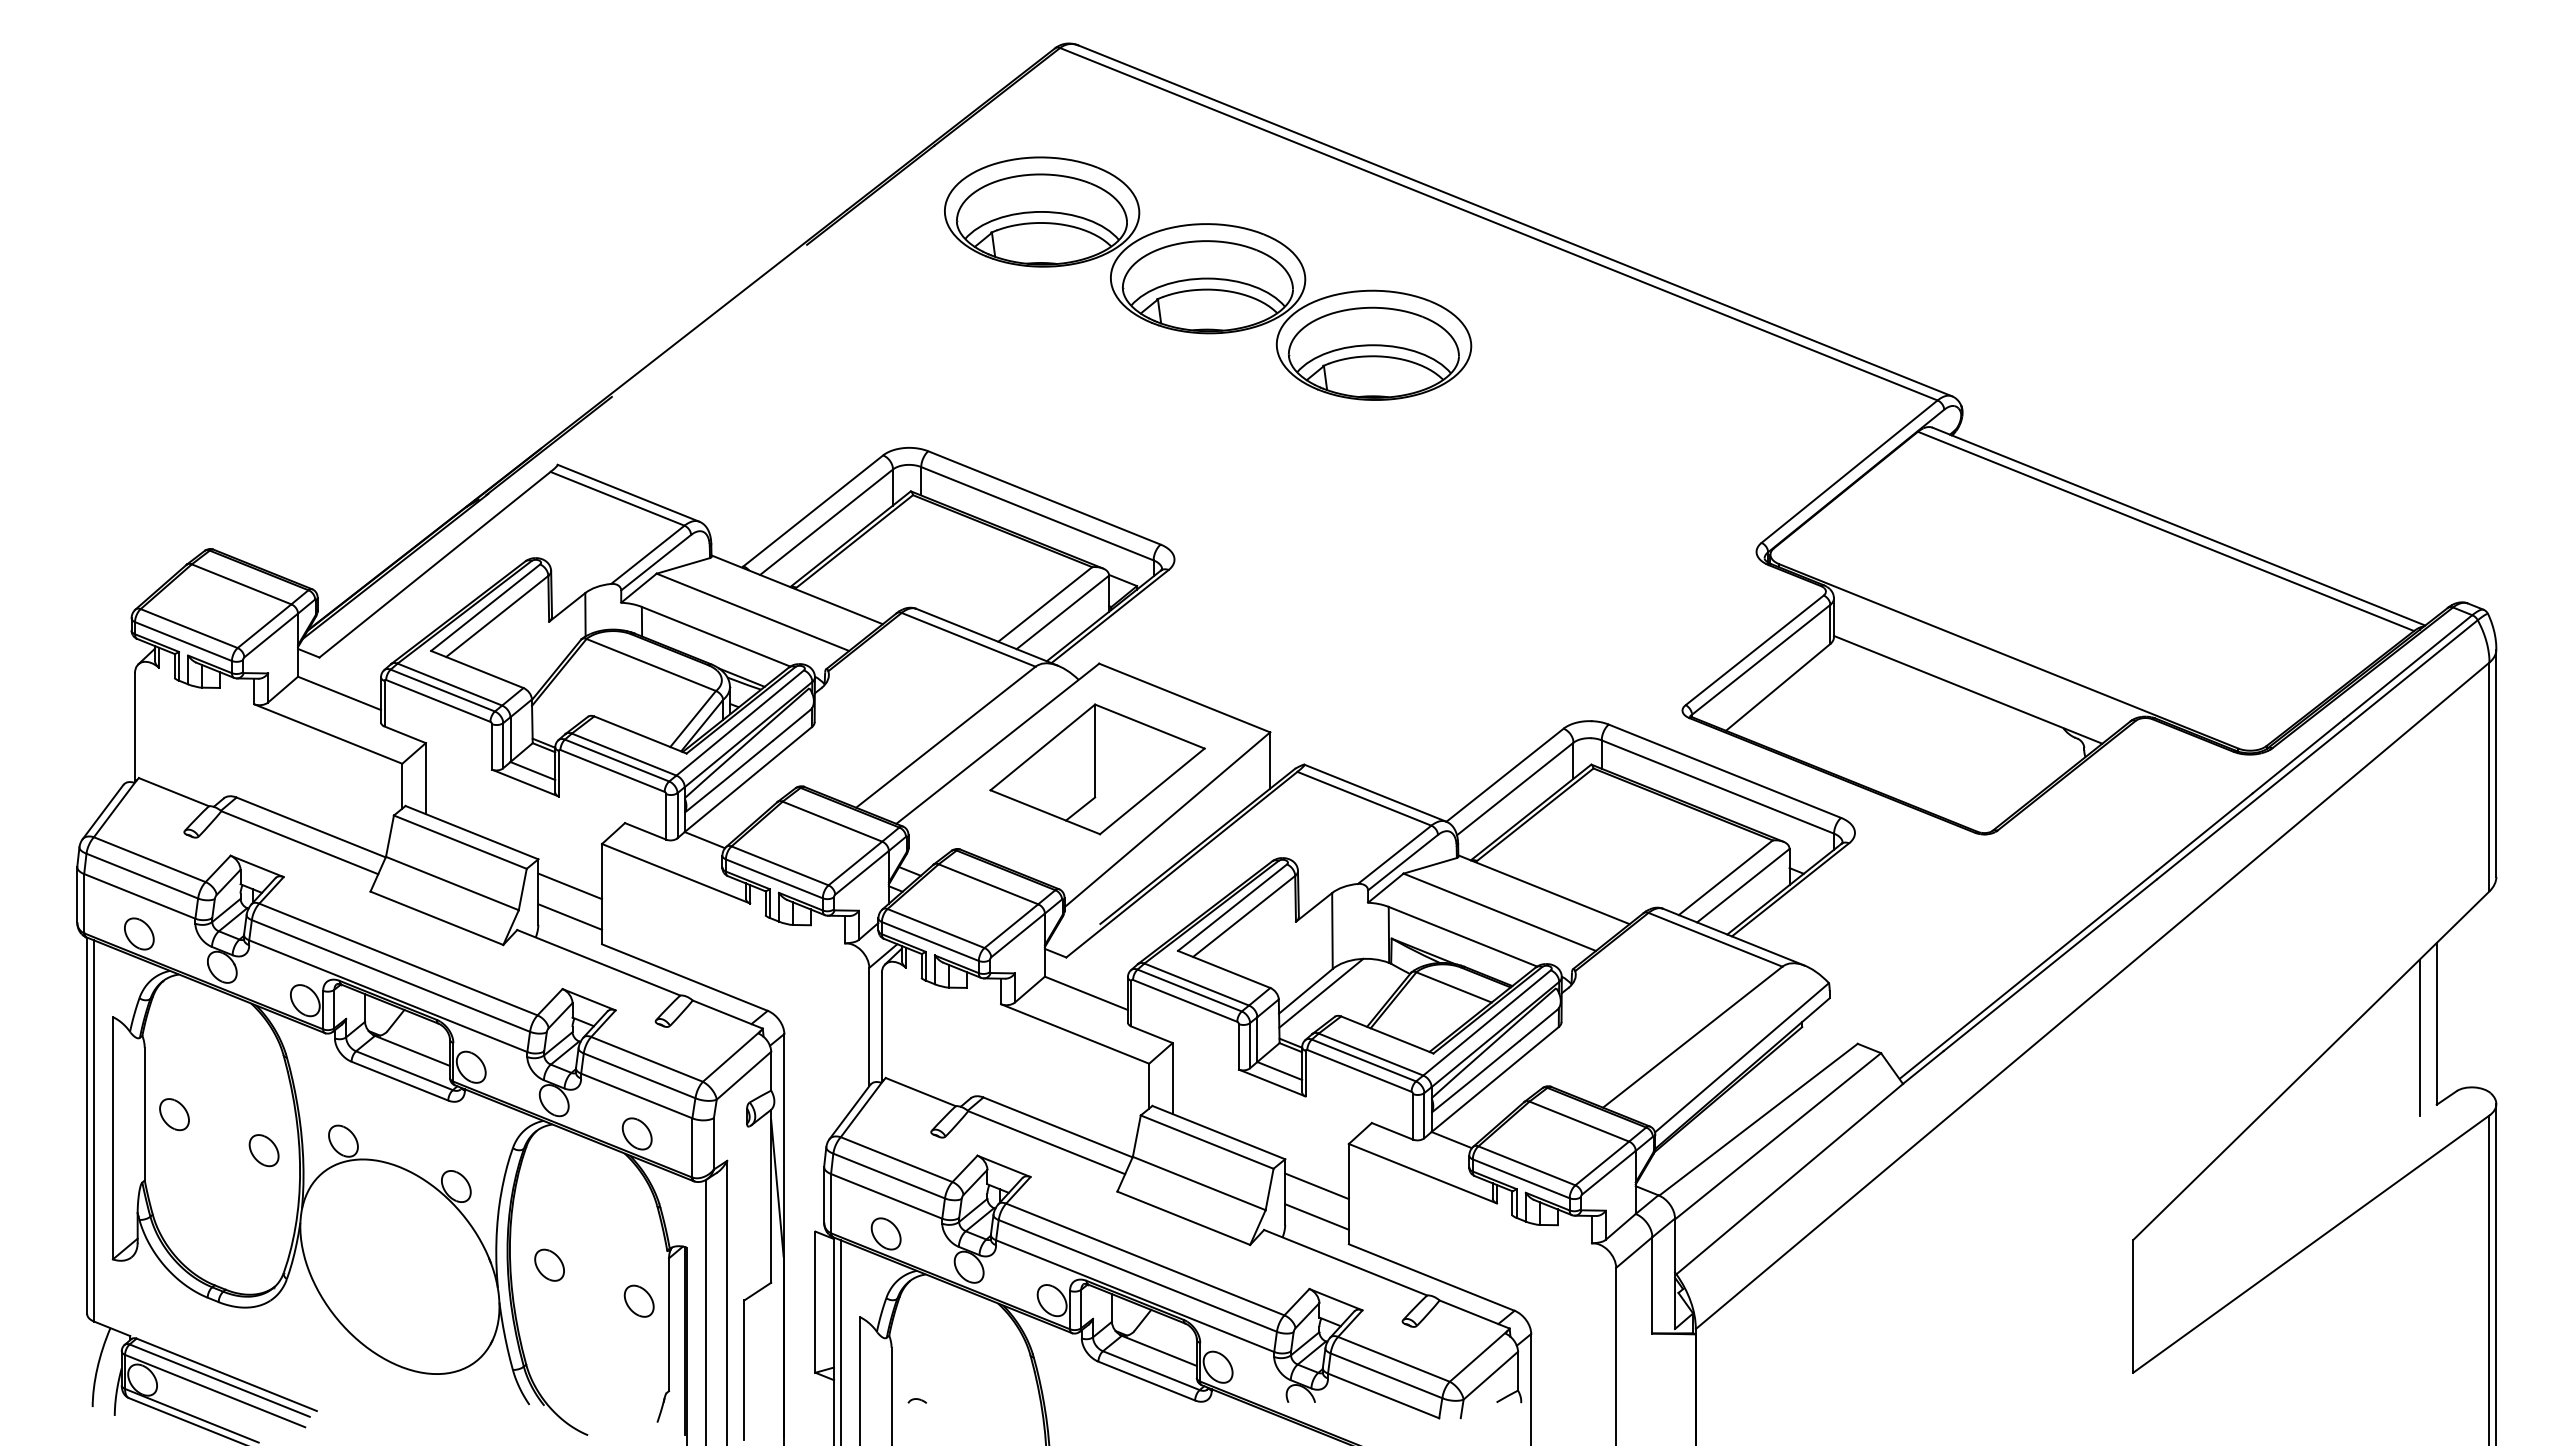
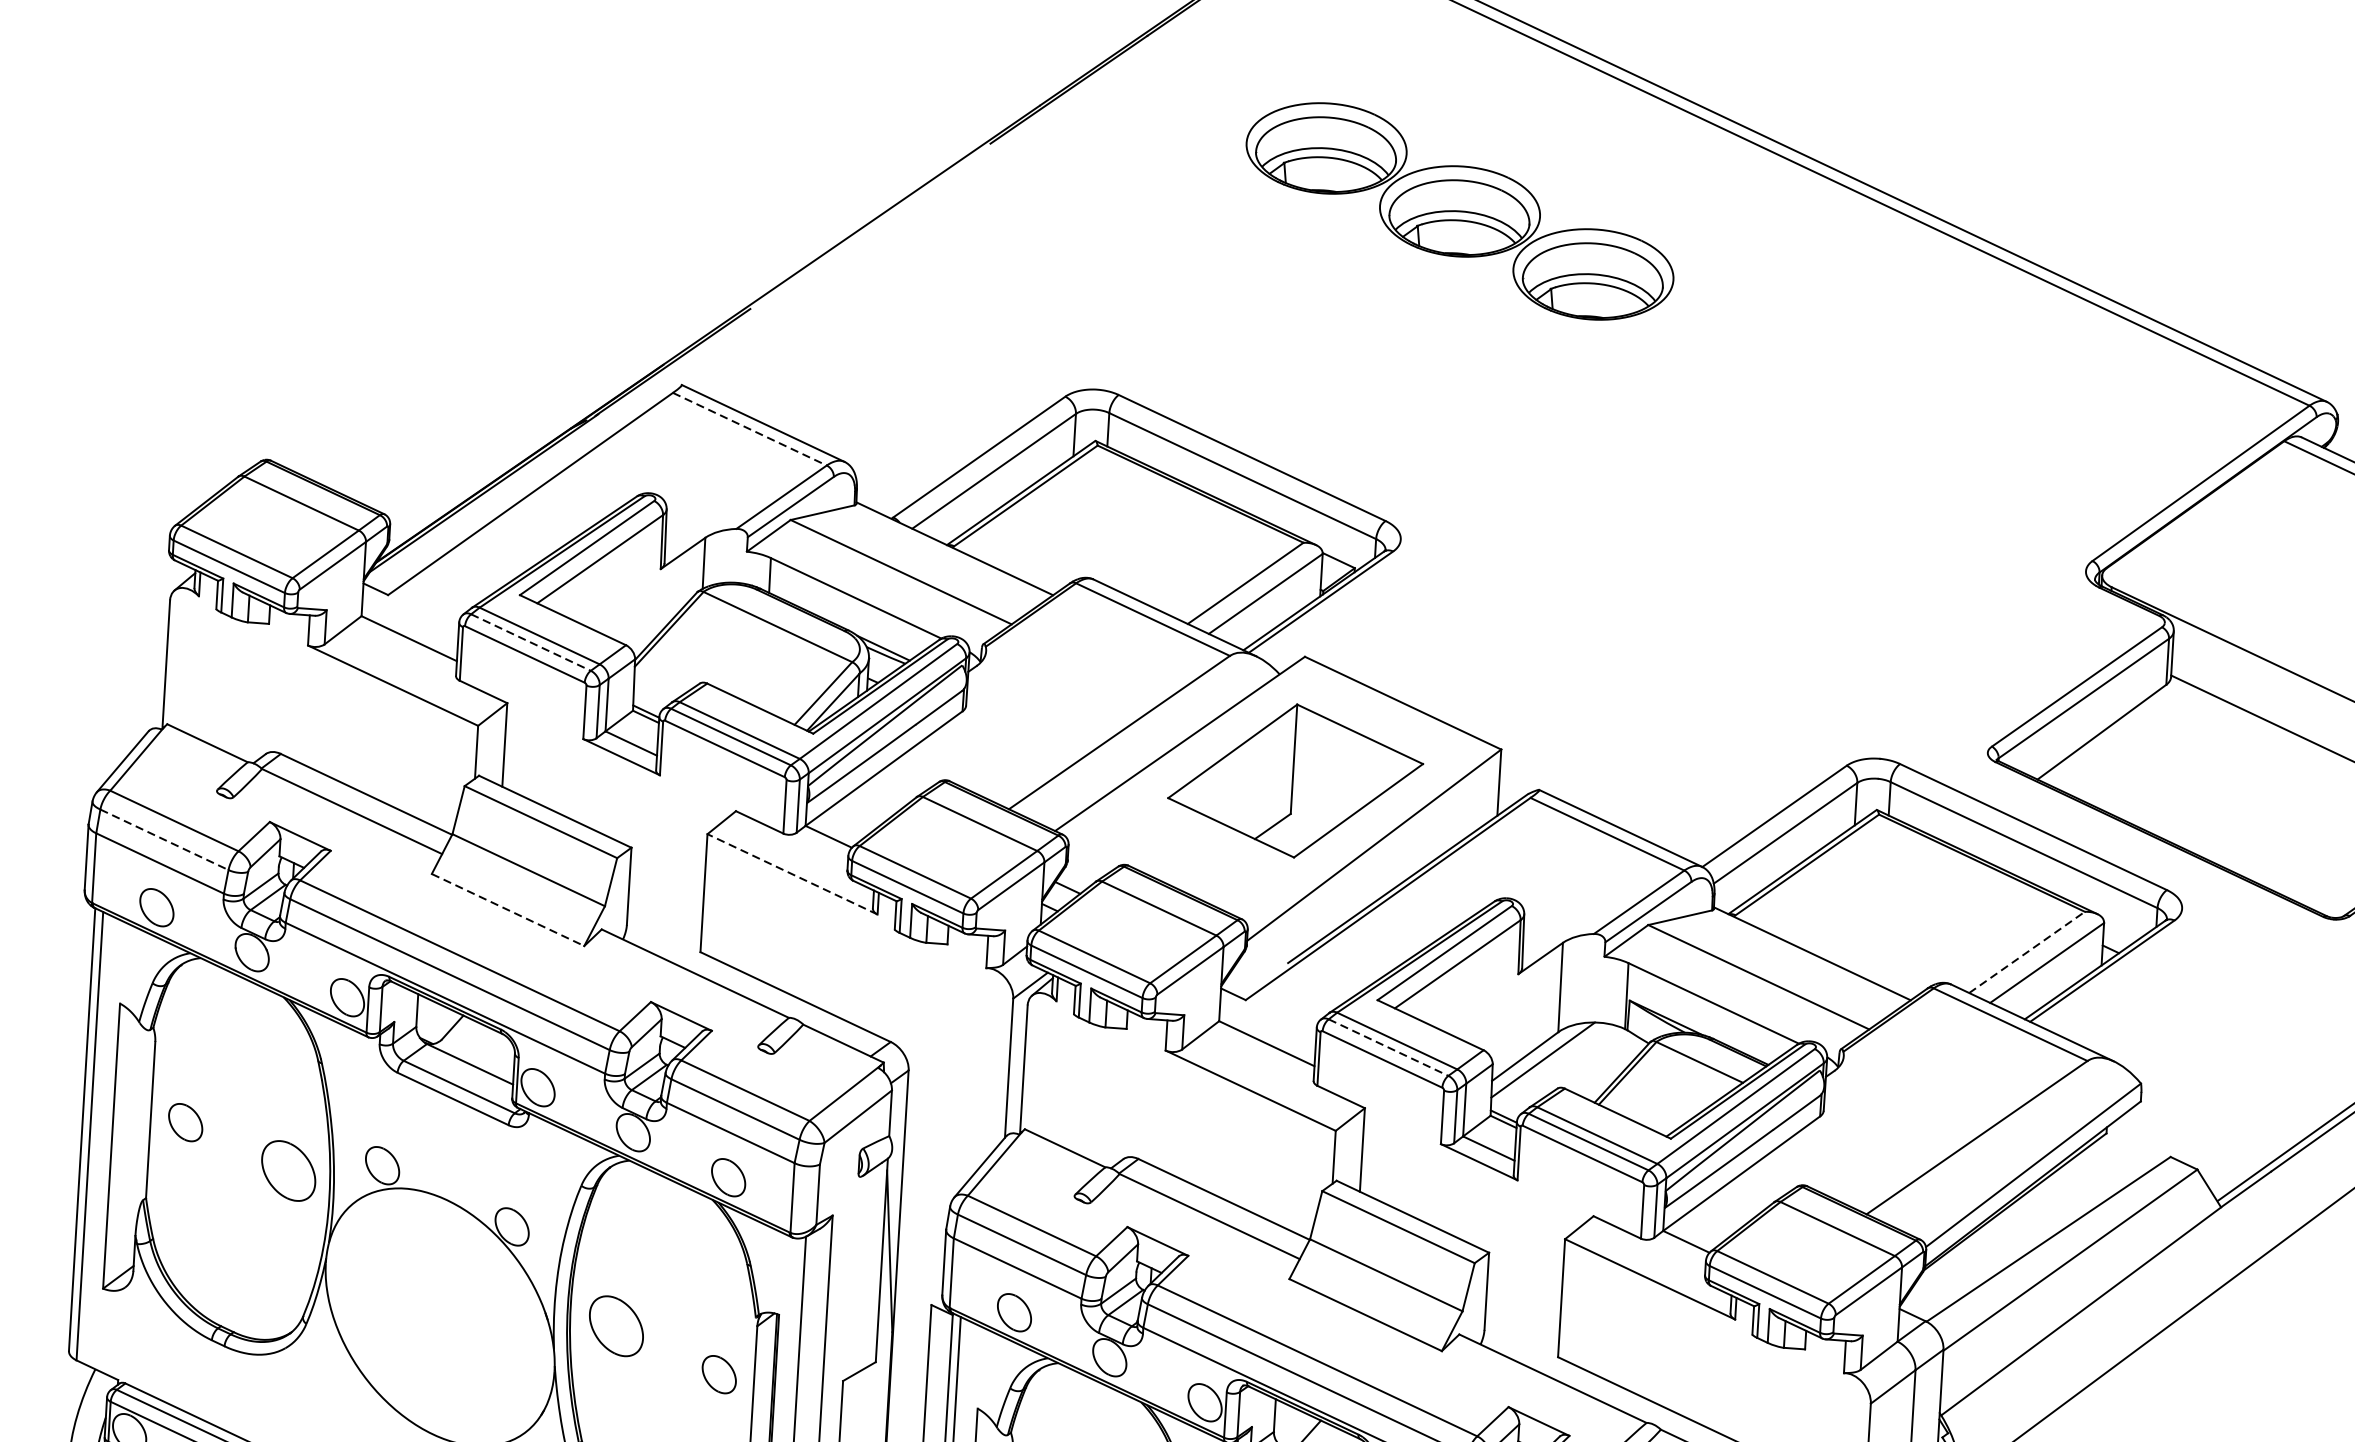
part: (1208, 278) -> (1460, 211), size x0.7
line: (618, 499) -> (750, 430), solid -> dashed
line: (443, 690) -> (531, 642), solid -> dashed
line: (676, 873) -> (793, 874), solid -> dashed
line: (142, 876) -> (164, 840), solid -> dashed
line: (1725, 877) -> (2026, 952), solid -> dashed
line: (570, 886) -> (667, 881), removed
line: (570, 916) -> (665, 917), removed
line: (436, 918) -> (507, 910), solid -> dashed
line: (1190, 990) -> (1389, 1047), solid -> dashed
part: (263, 1150) -> (287, 1171), size x1.6
line: (1316, 1186) -> (1523, 1286), removed
line: (1316, 1216) -> (1521, 1322), removed
part: (549, 1264) -> (616, 1325), size x1.6

